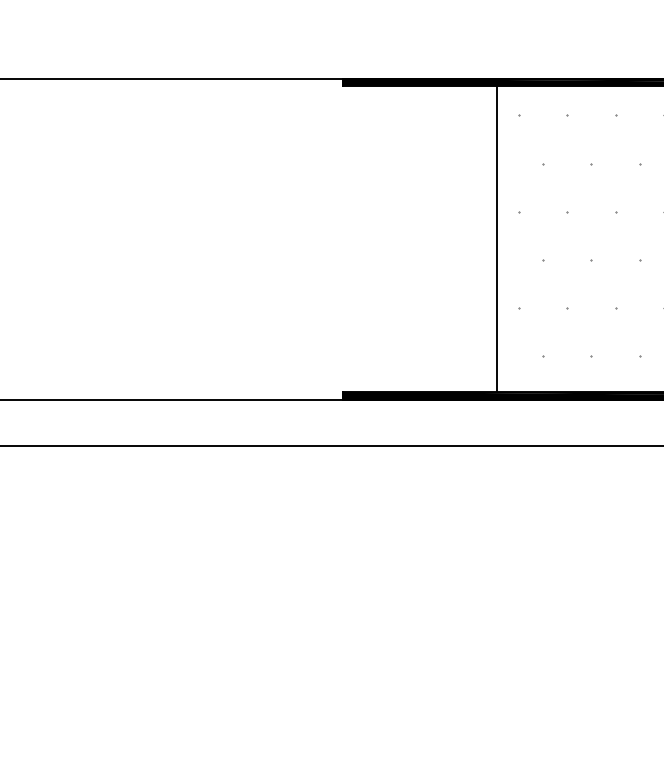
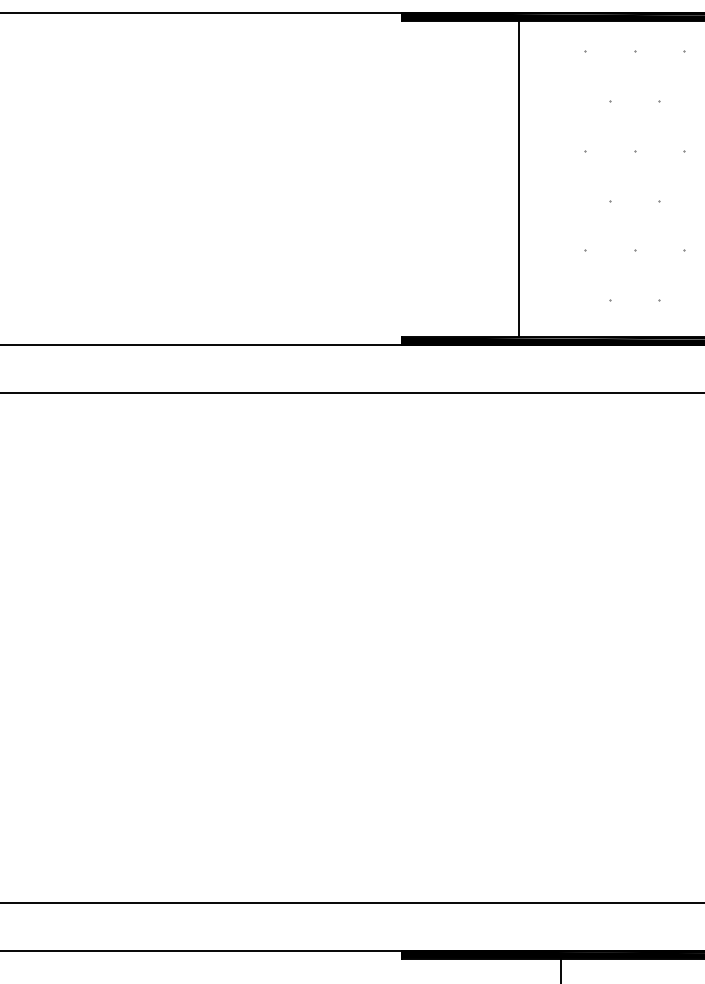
line: (496, 239) -> (519, 179), moved

